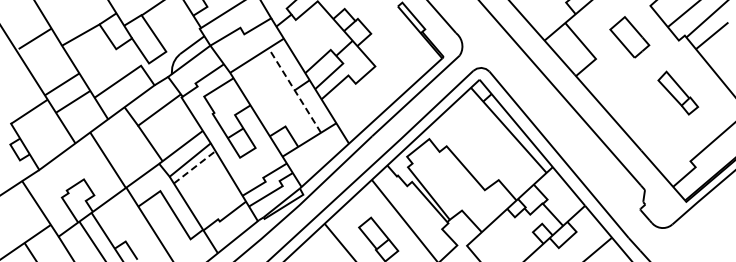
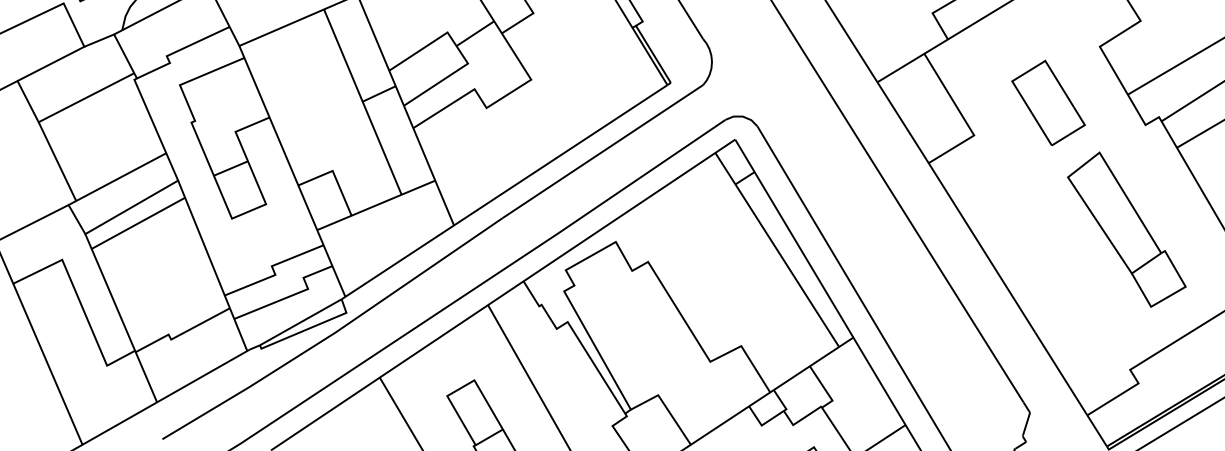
line: (294, 90) -> (362, 101), dashed -> solid
part: (678, 92) -> (1128, 228), size x1.67
line: (195, 167) -> (139, 223), dashed -> solid

